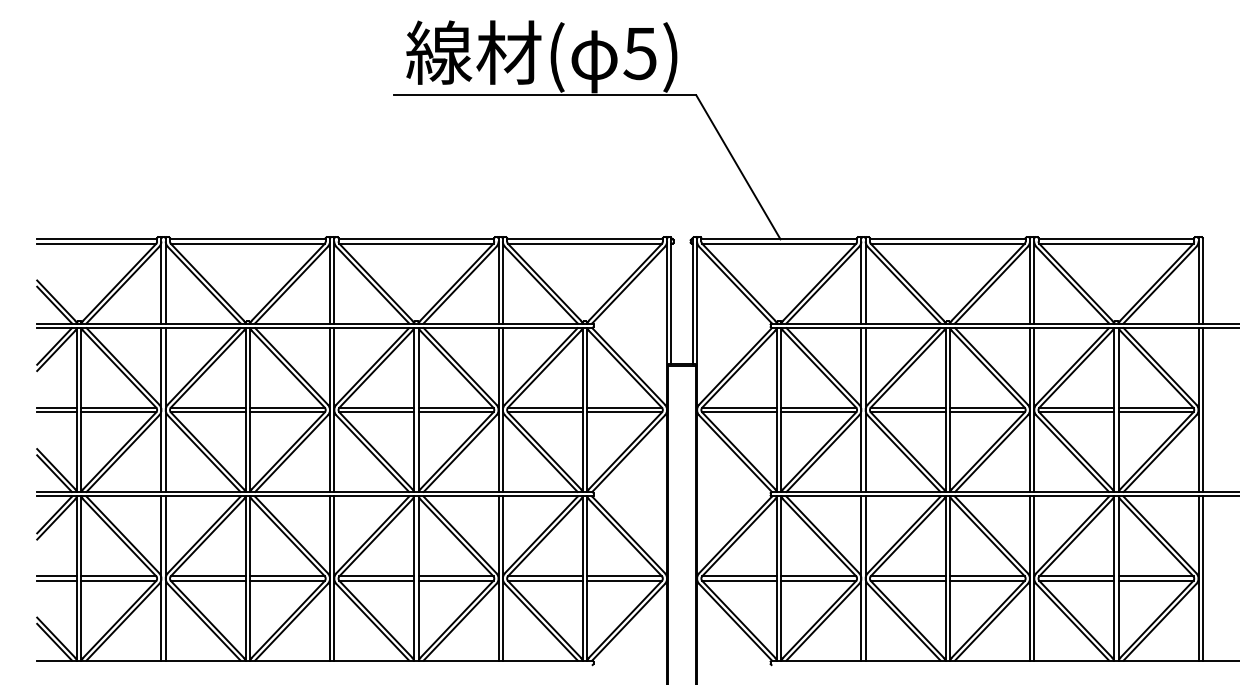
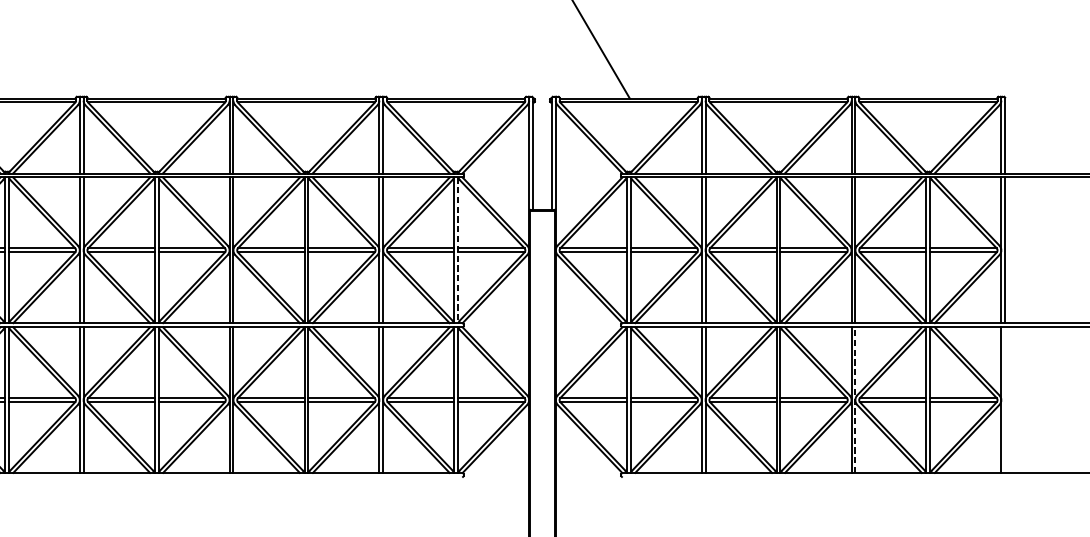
line: (587, 410) -> (458, 250), solid -> dashed
line: (1034, 578) -> (855, 400), solid -> dashed
line: (1202, 578) -> (1004, 400), removed

